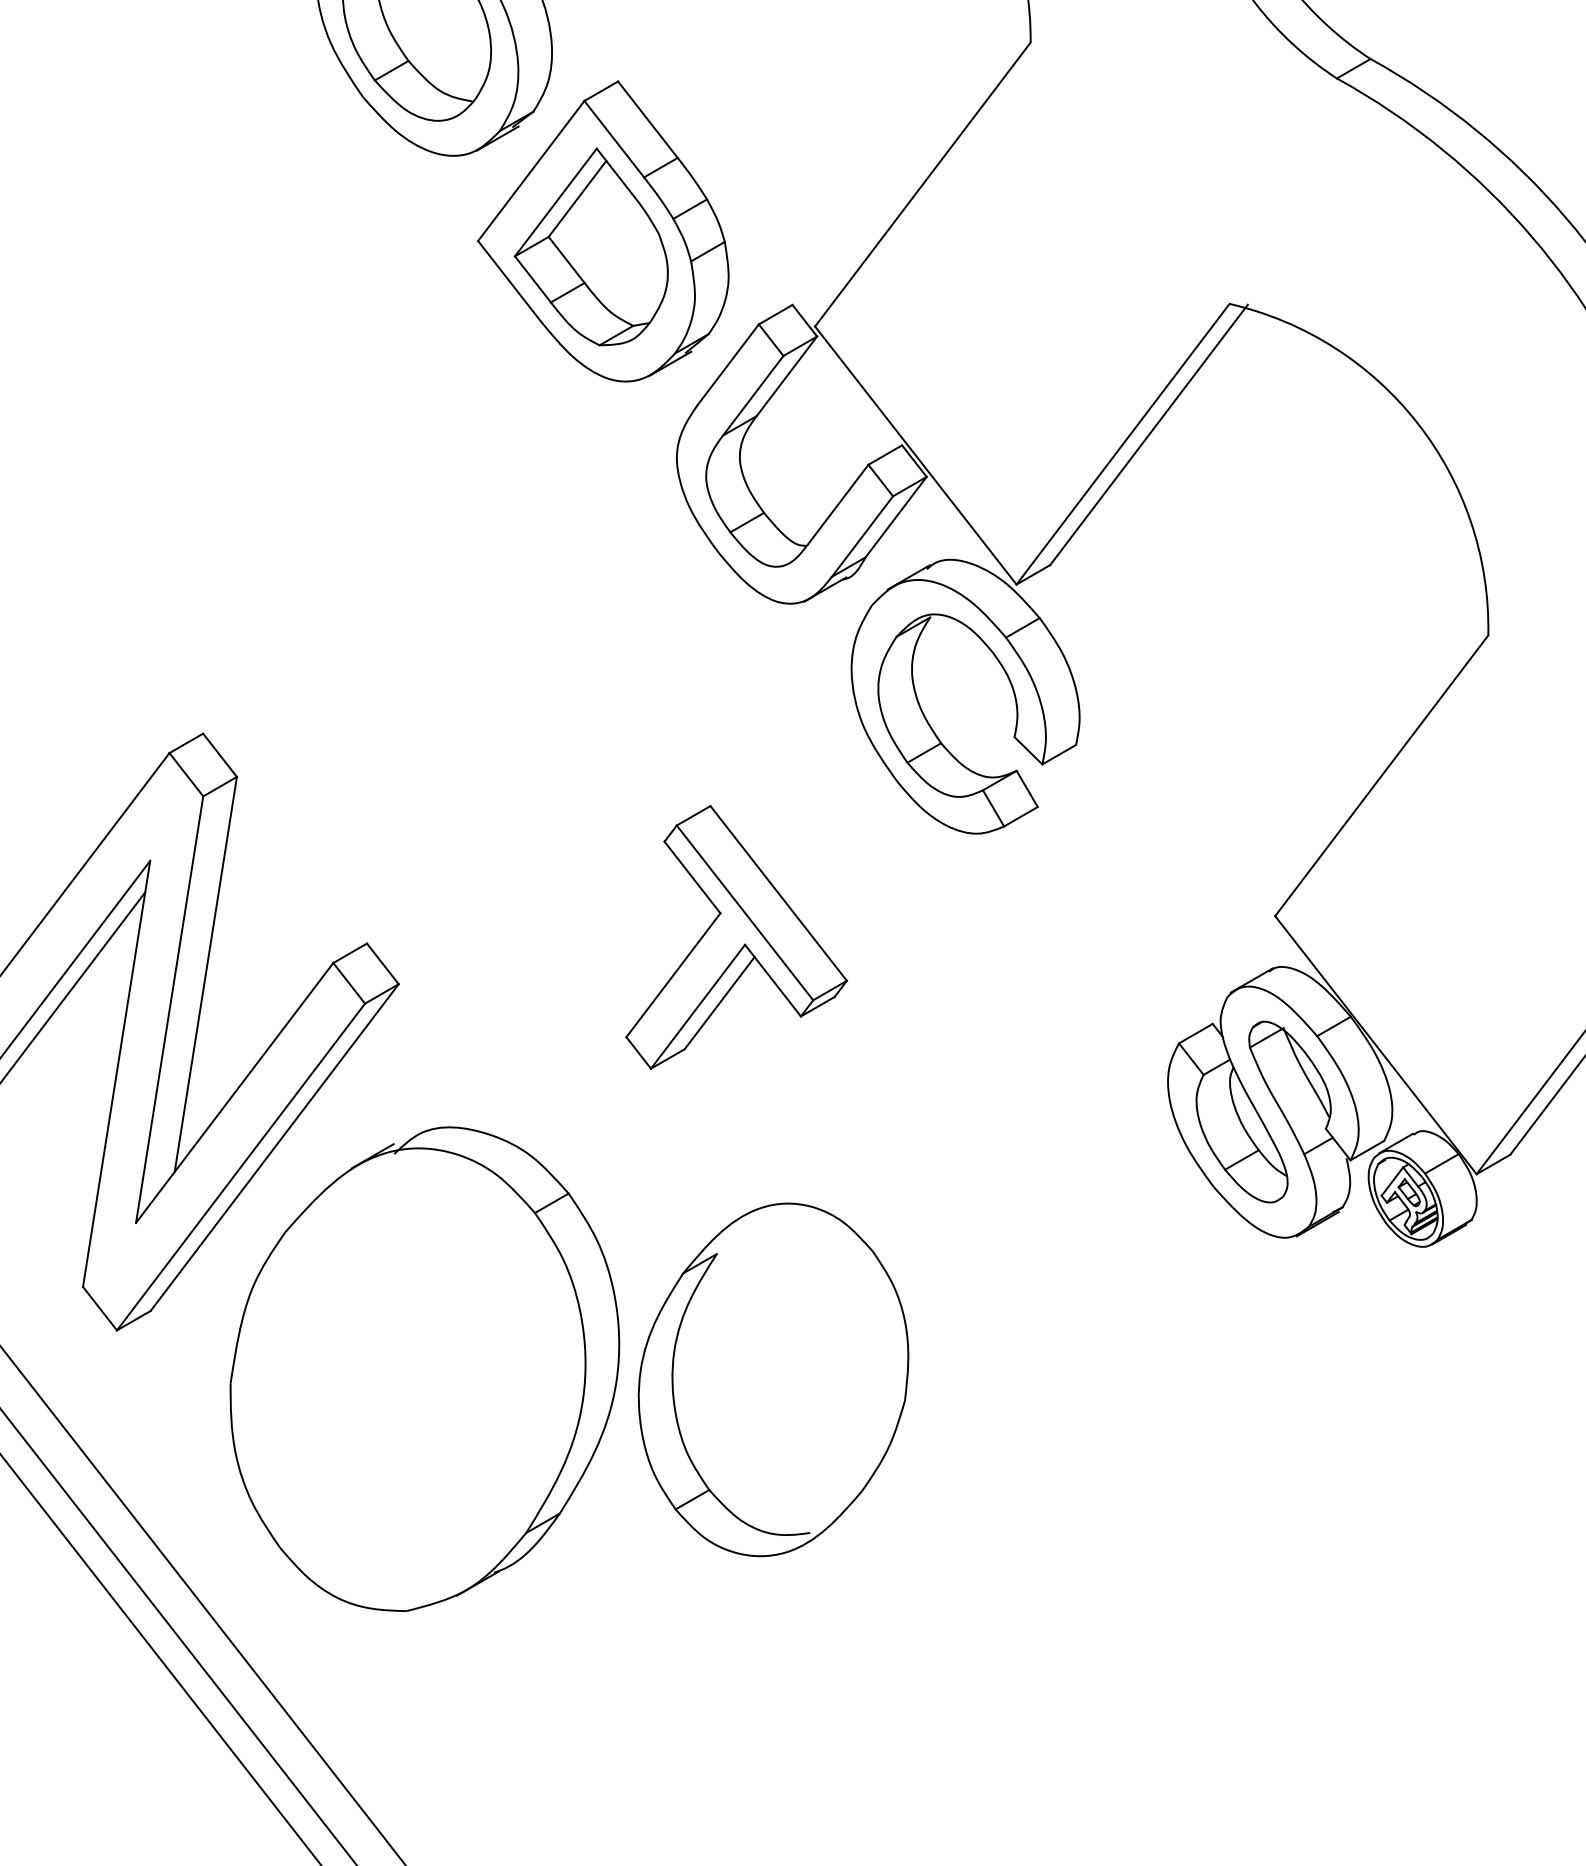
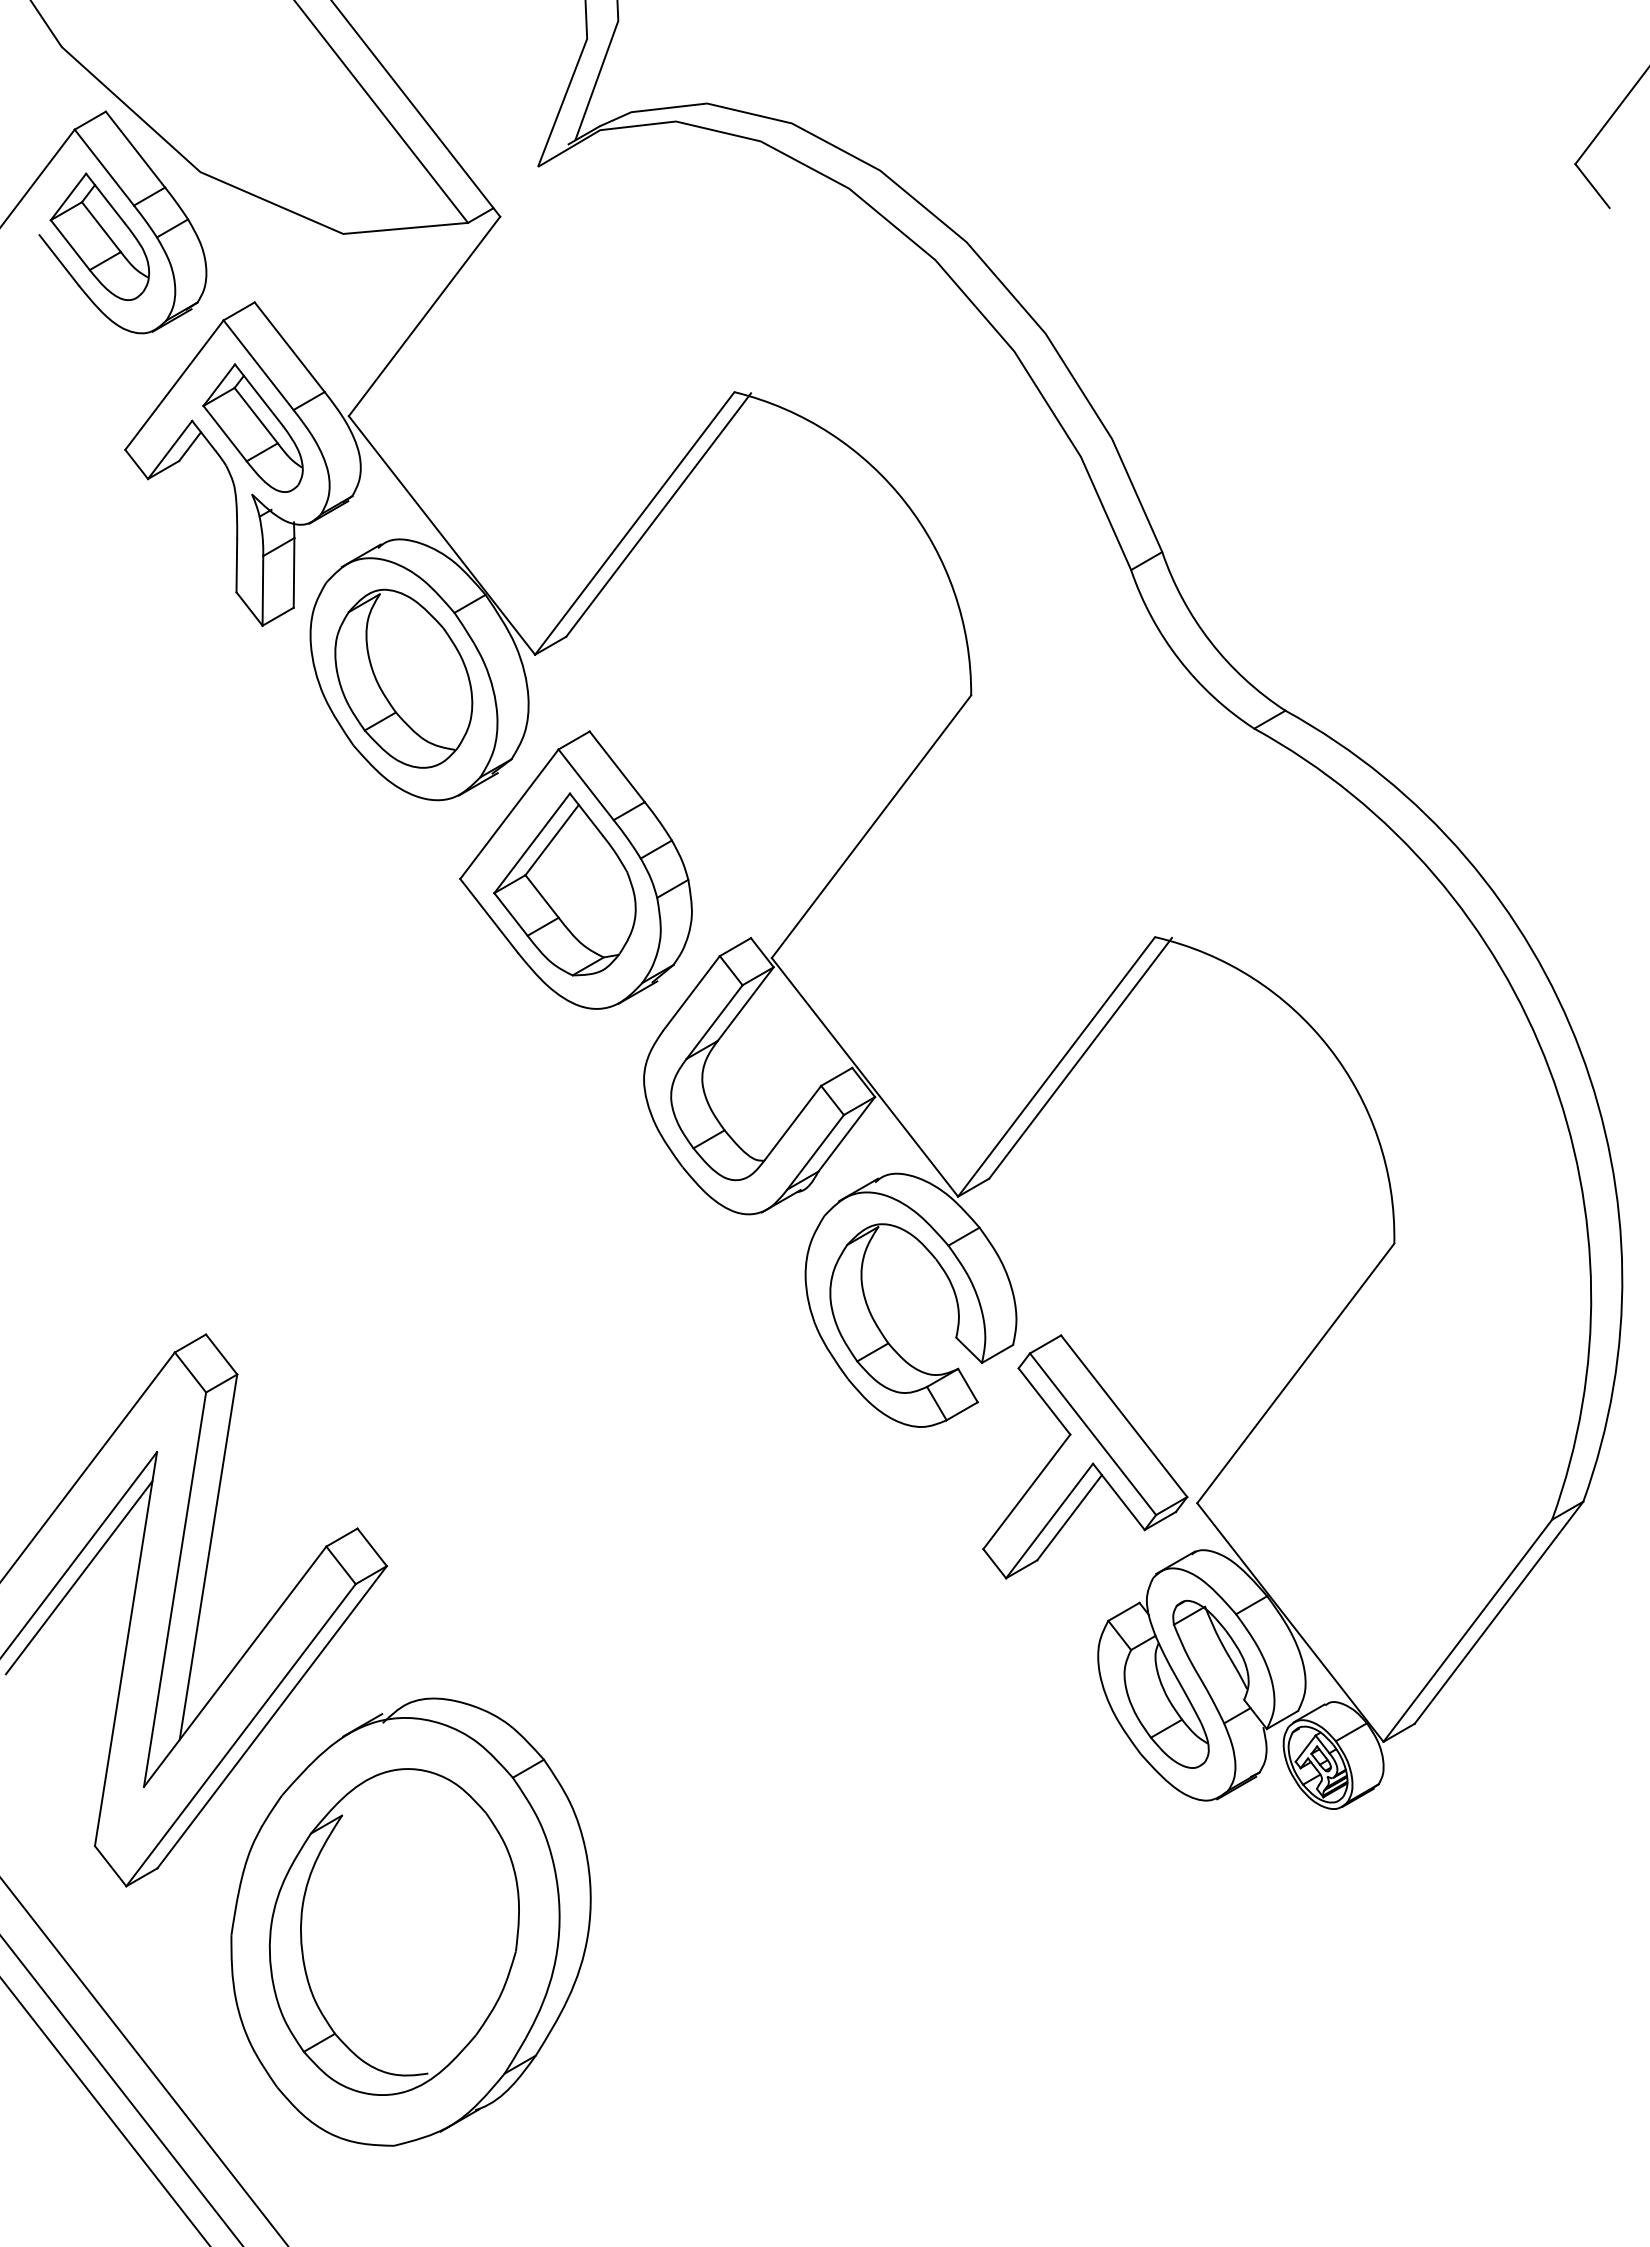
part: (736, 936) -> (1085, 1456), moved
part: (772, 1379) -> (393, 1931), moved

